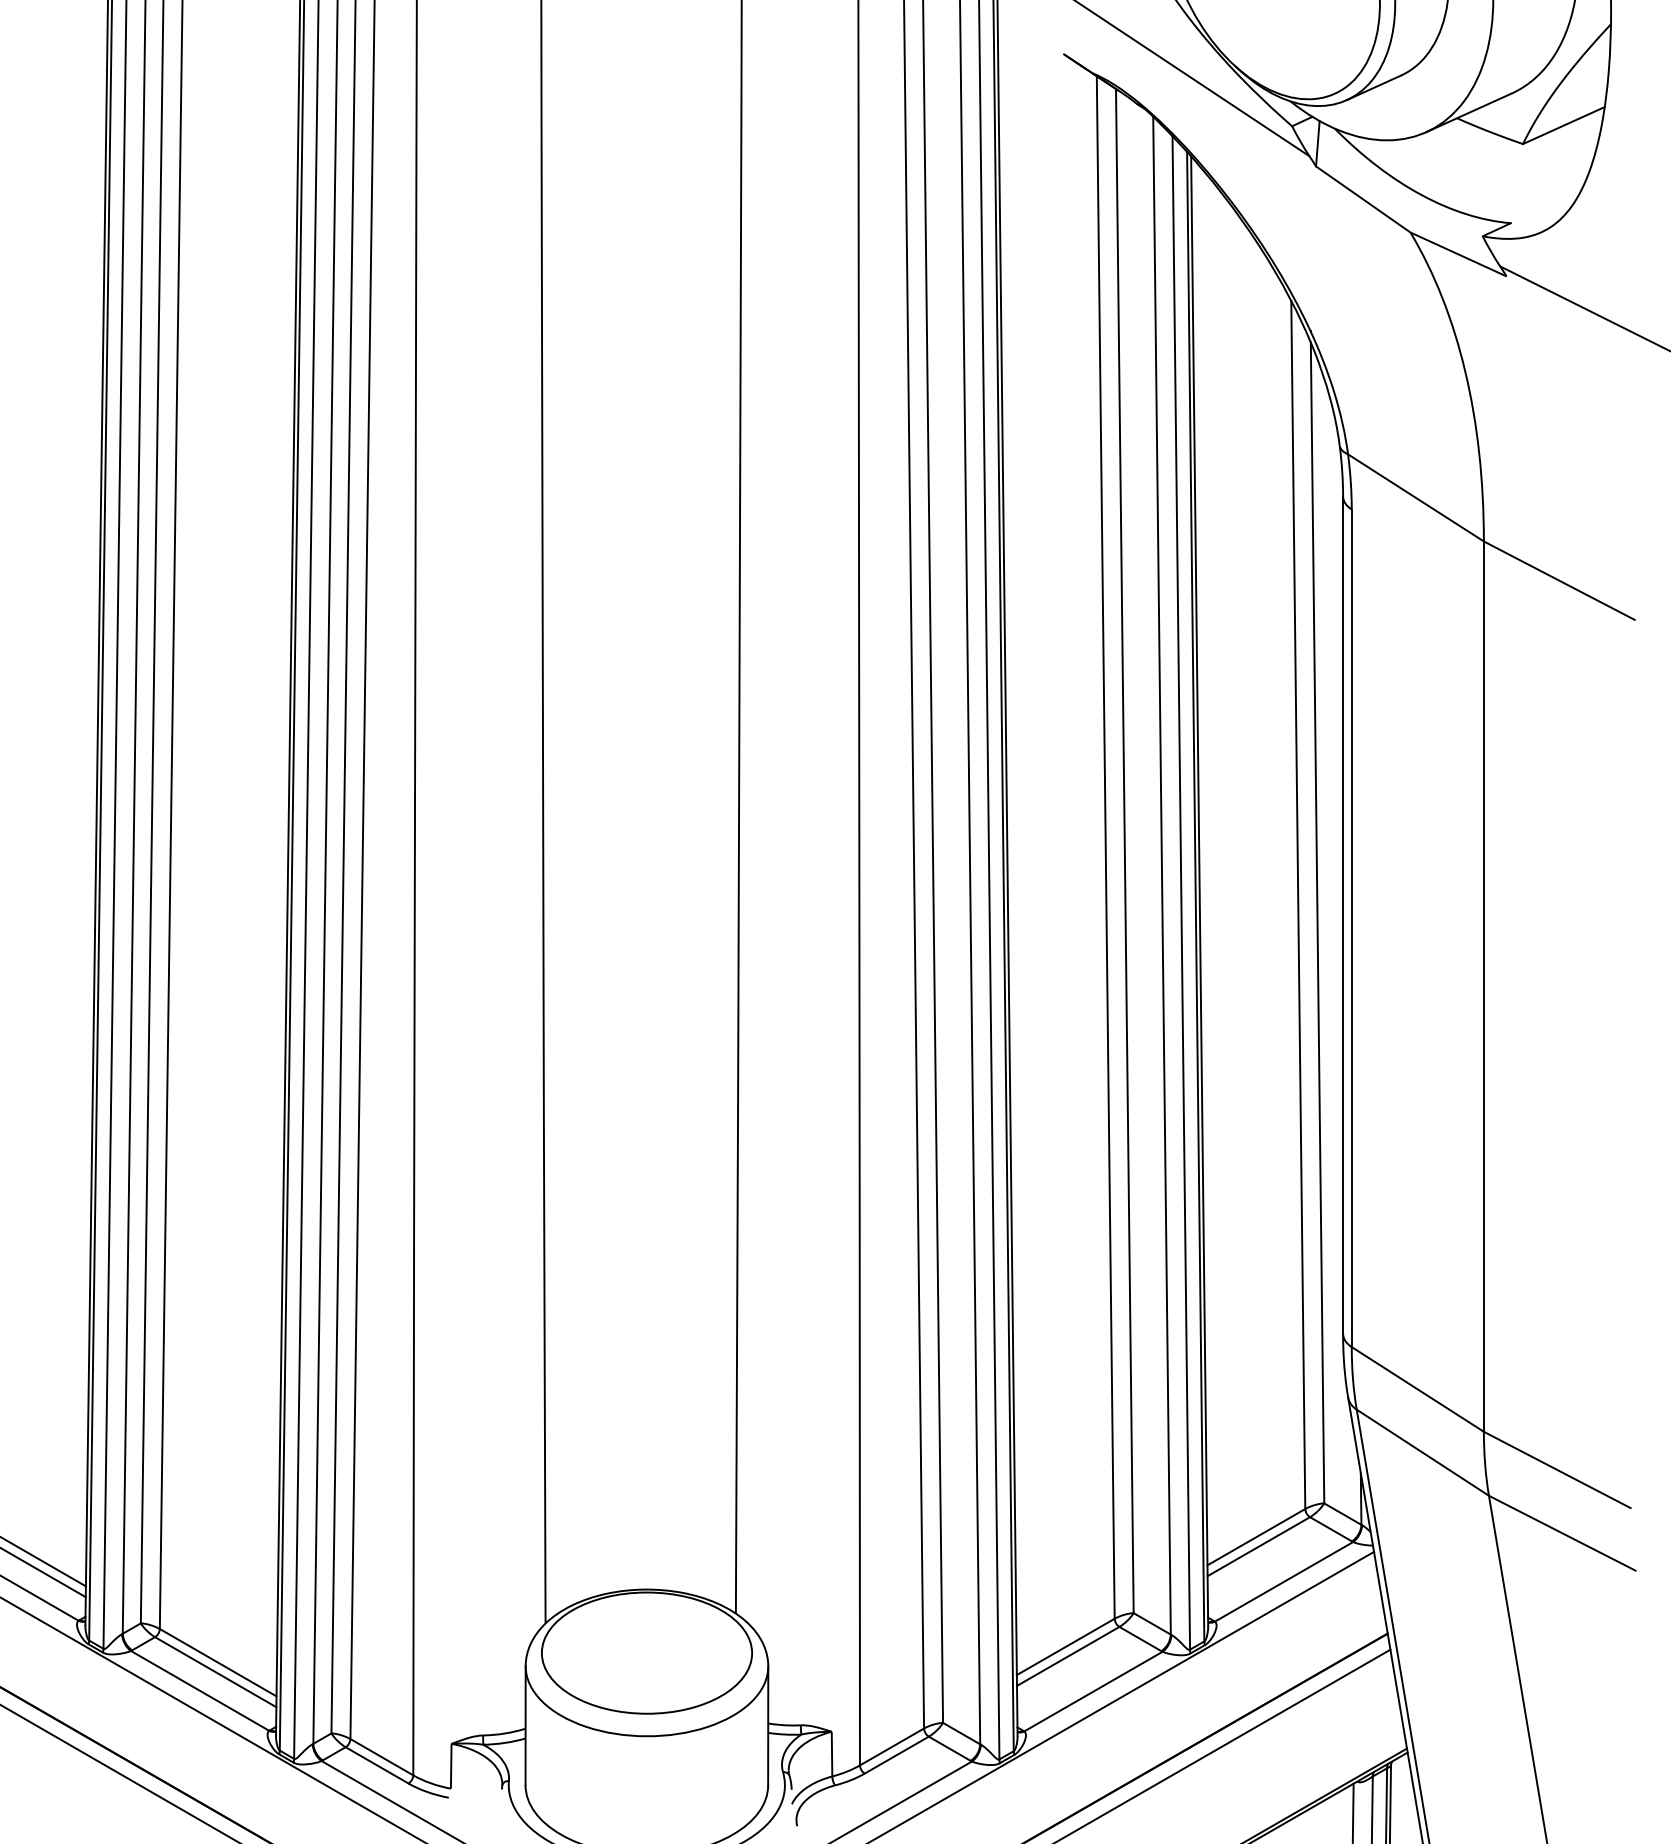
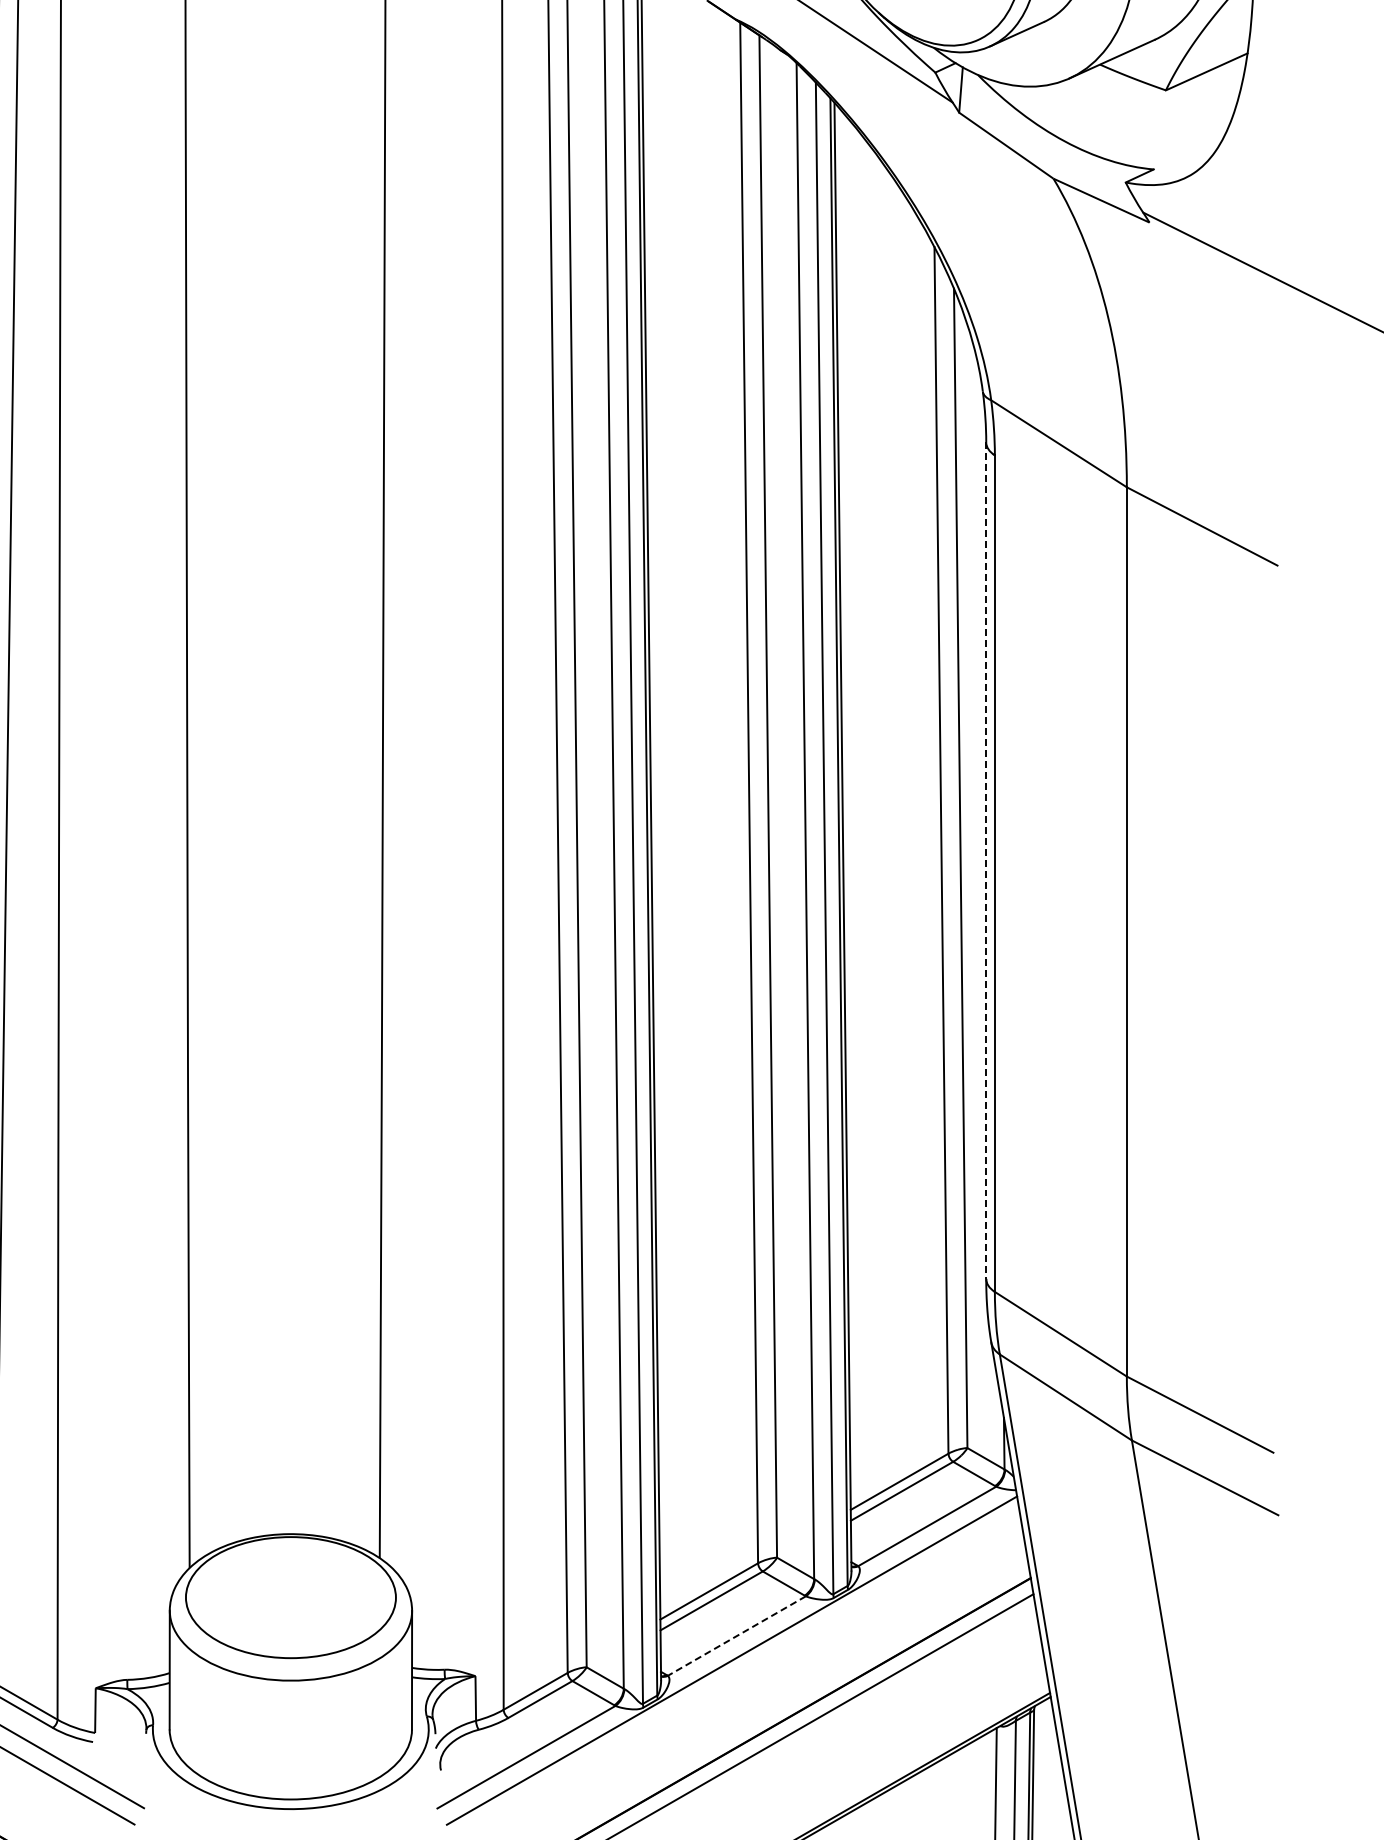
line: (1343, 915) -> (986, 860), solid -> dashed
line: (1093, 1691) -> (736, 1635), solid -> dashed

